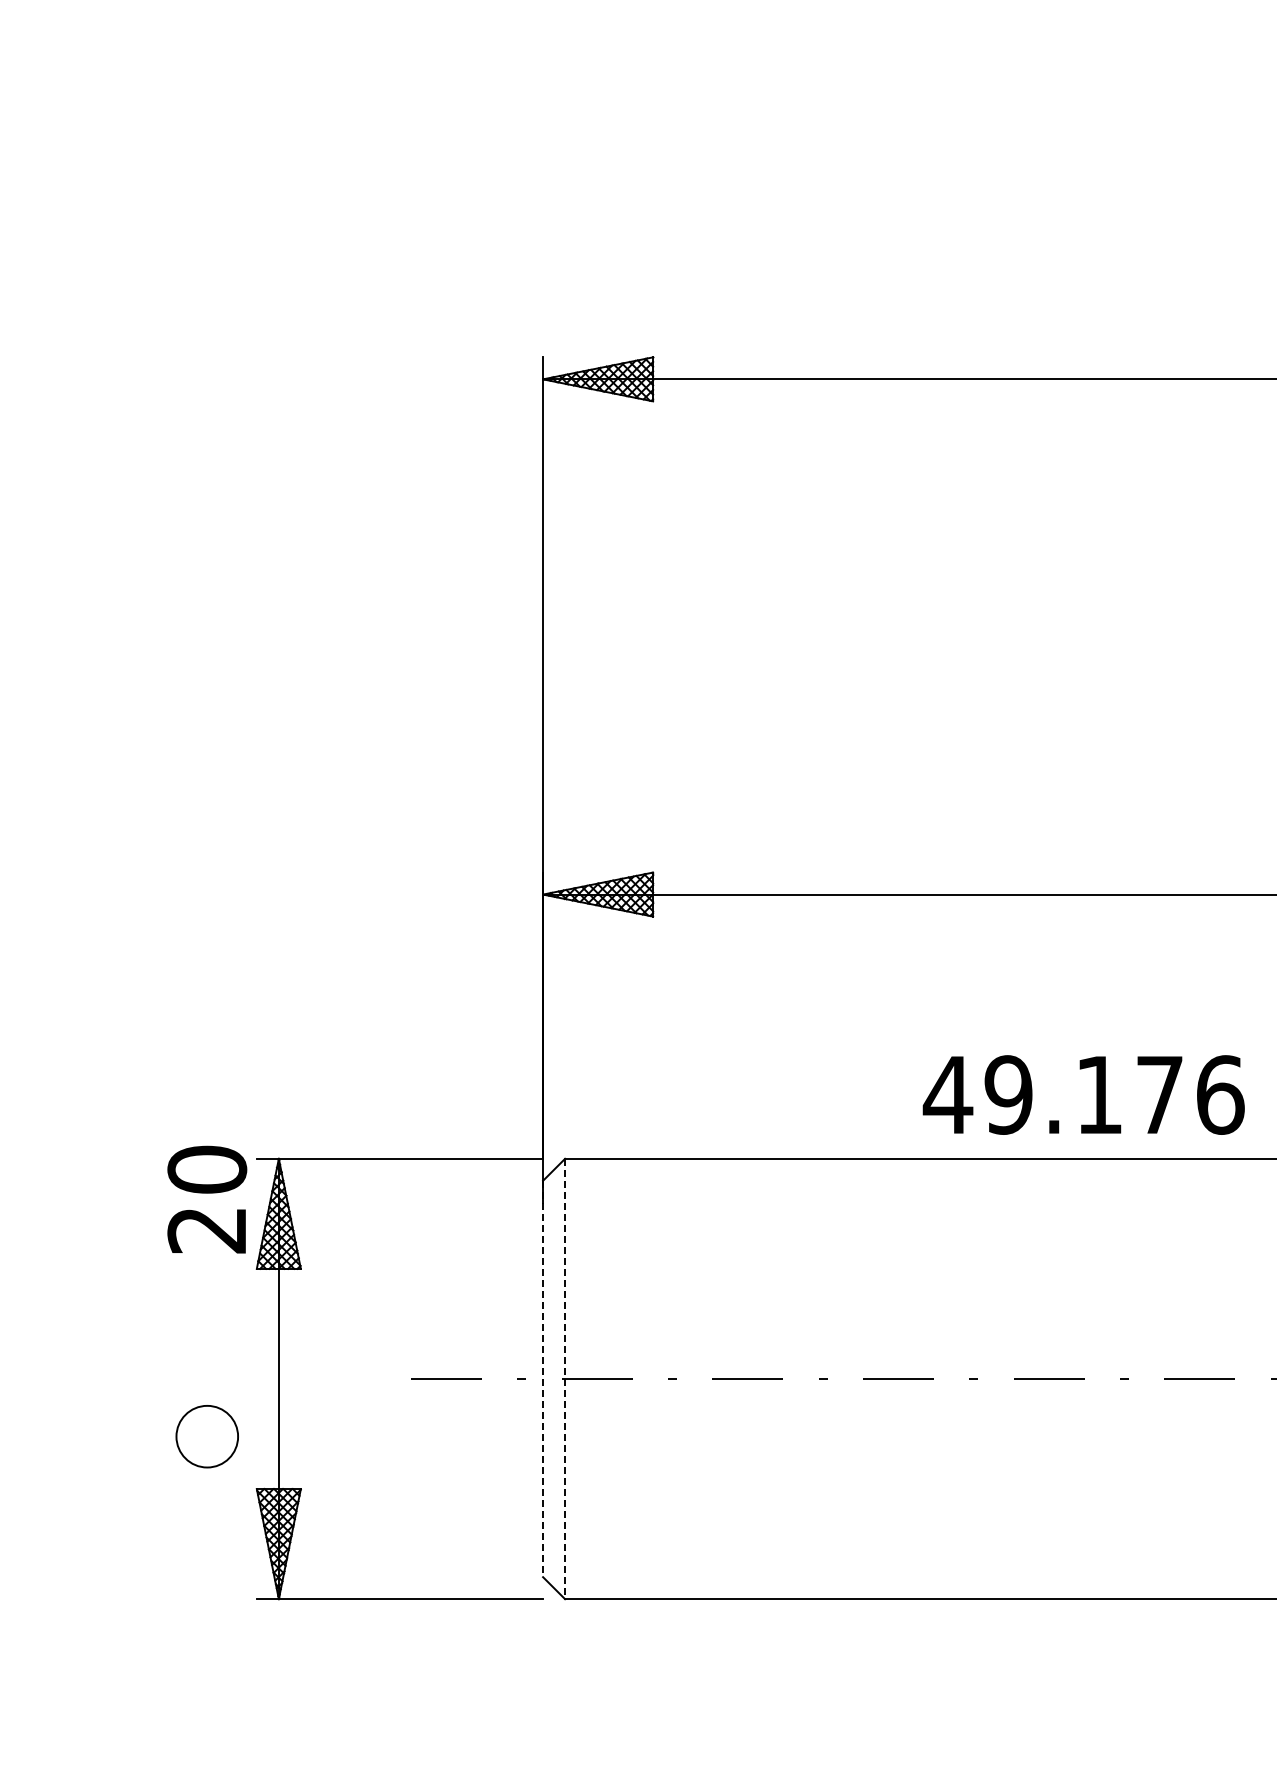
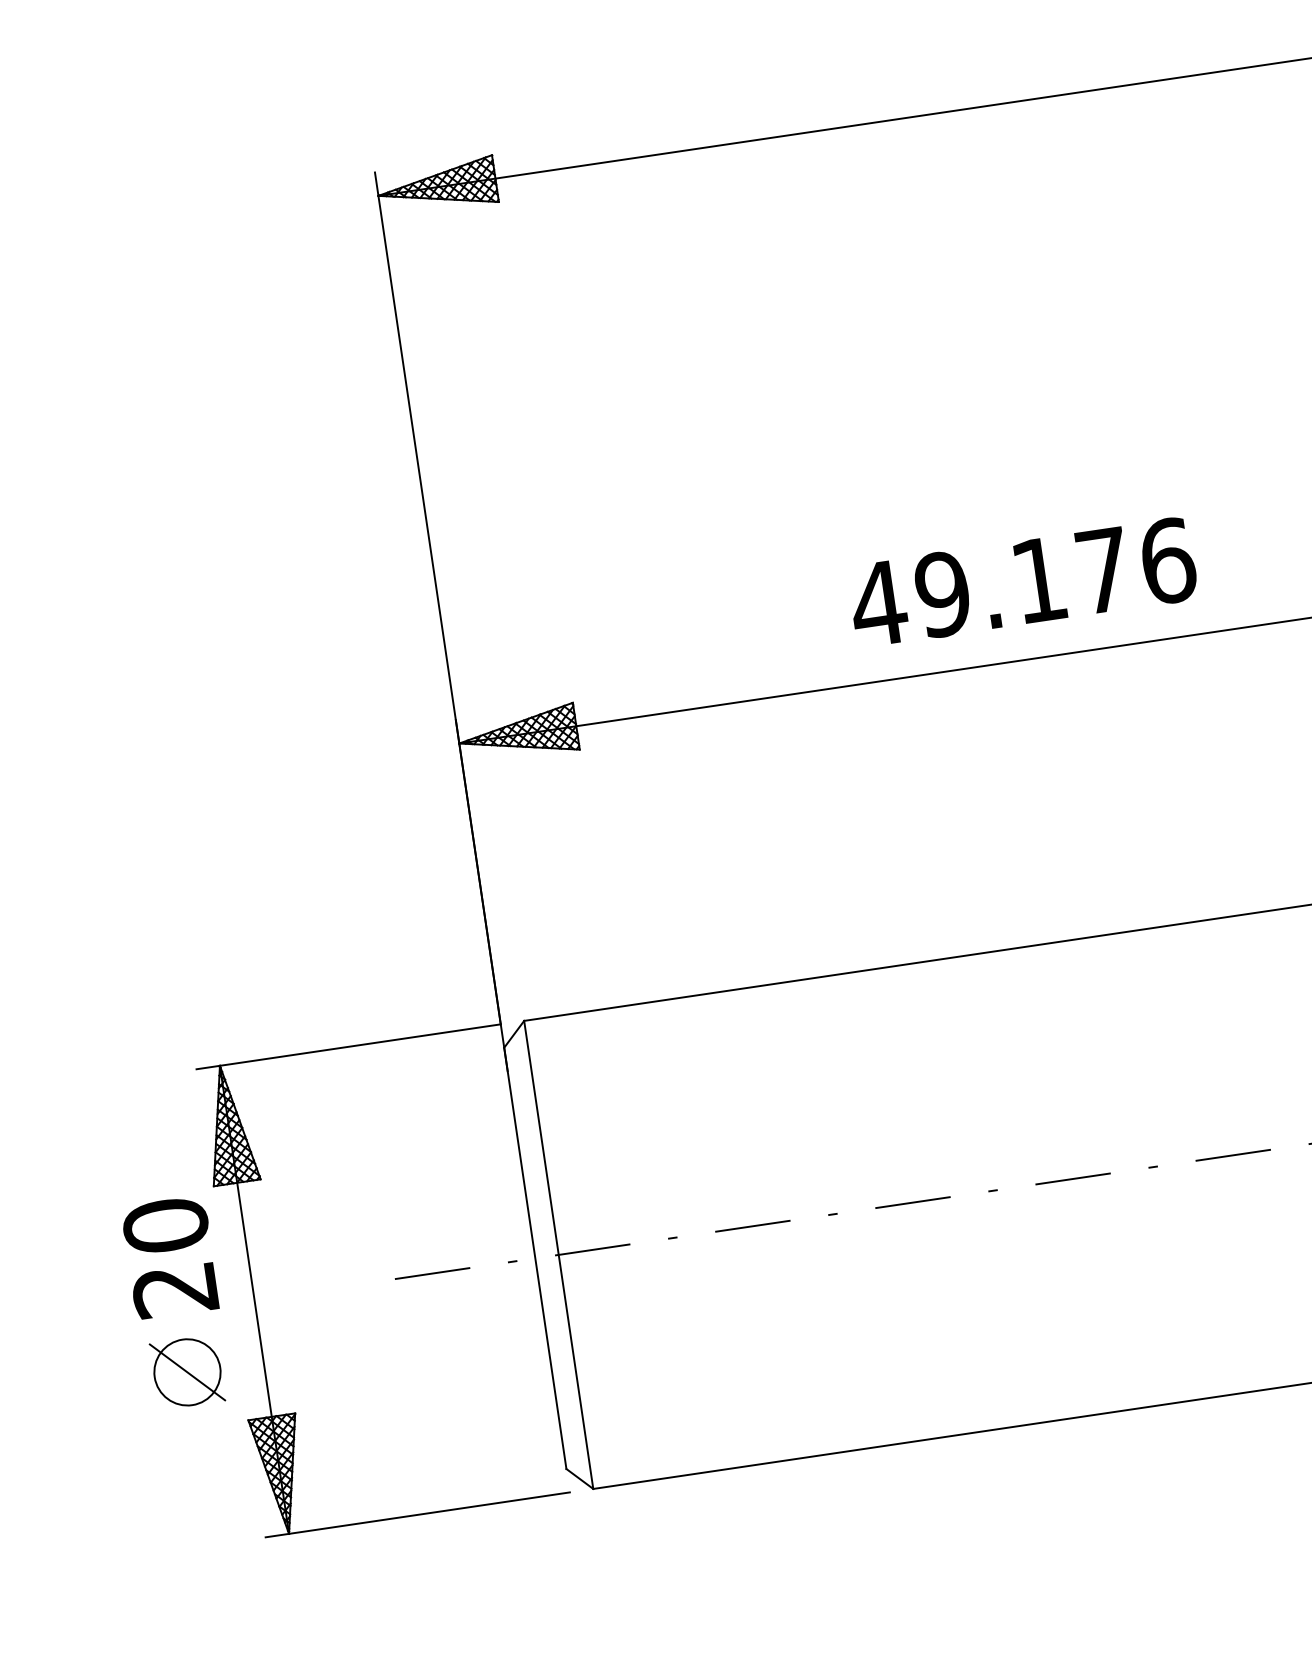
text: (1083, 1094) -> (1022, 582), moved
text: (207, 1199) -> (170, 1257), moved
line: (543, 1379) -> (535, 1258), dashed -> solid
line: (565, 1379) -> (559, 1255), dashed -> solid
line: (207, 1436) -> (187, 1372), added

